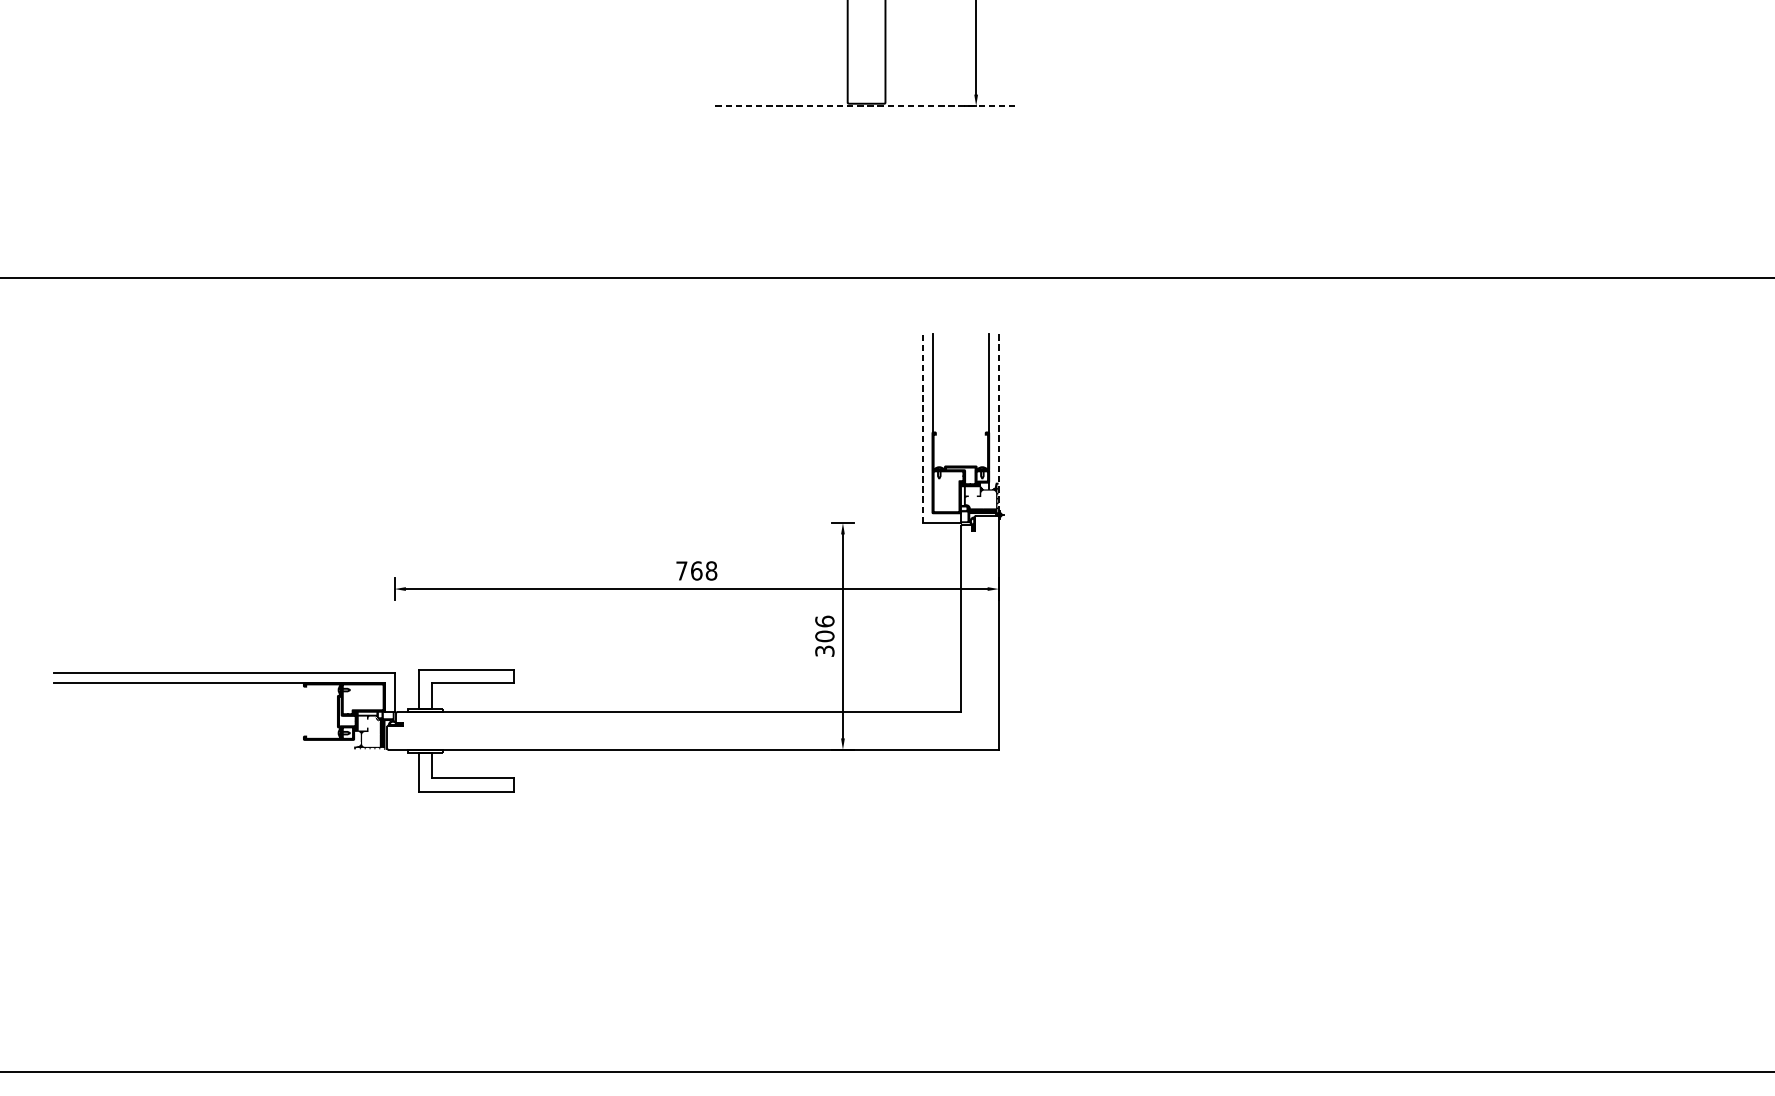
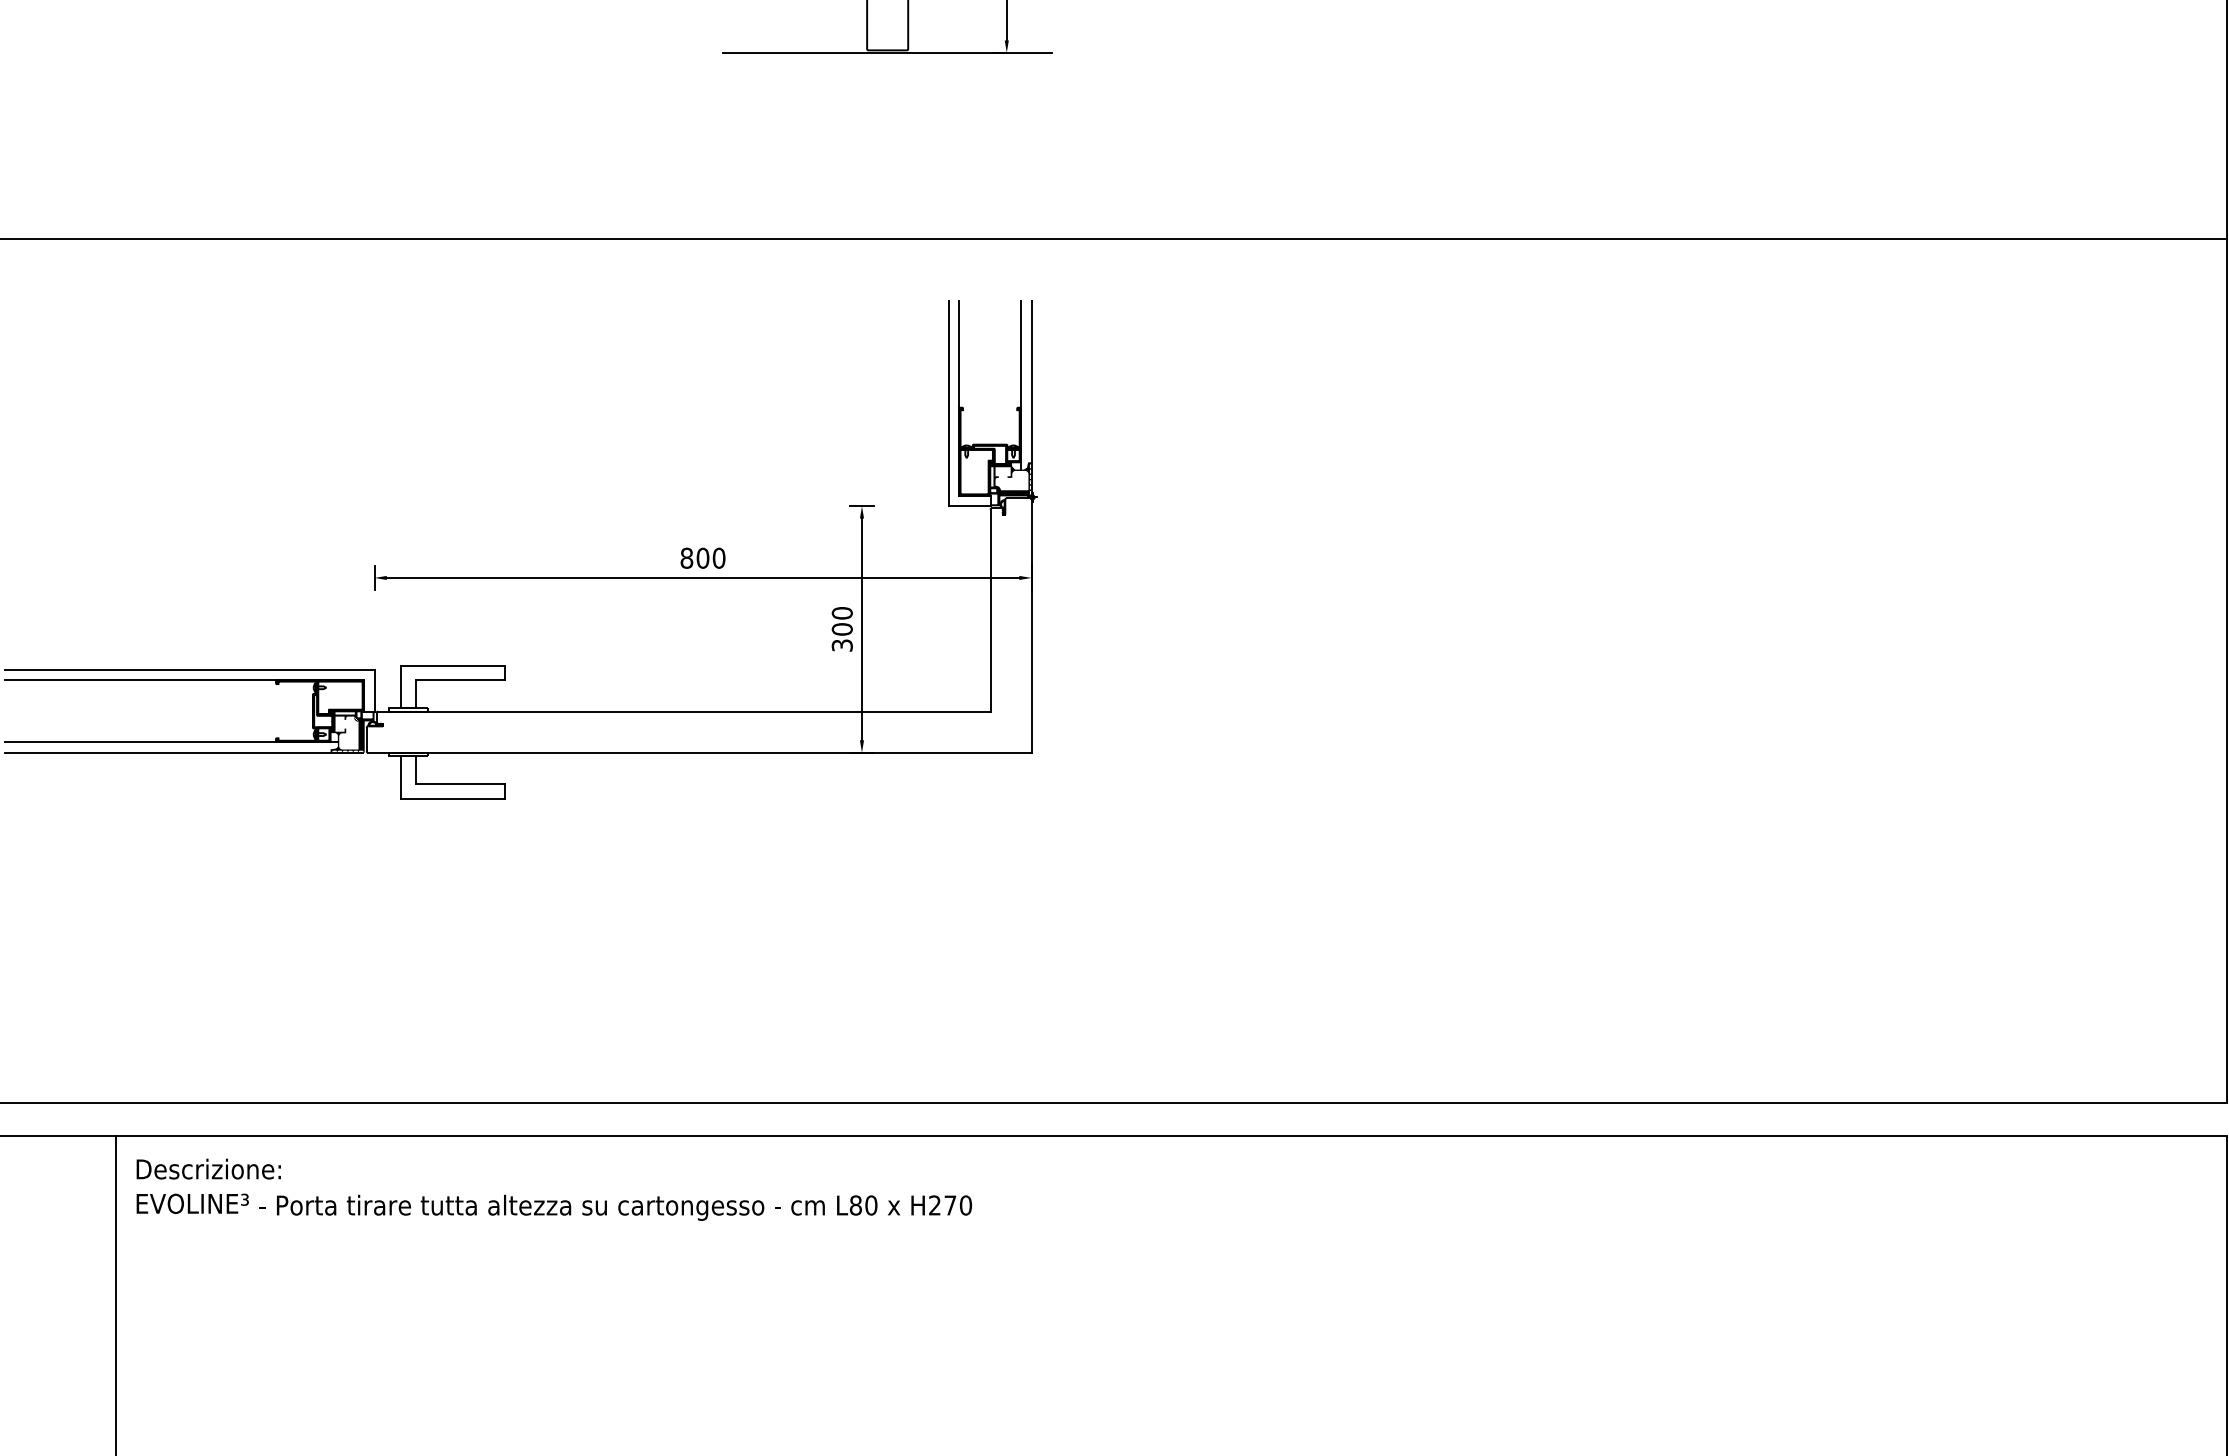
line: (867, 105) -> (888, 52), dashed -> solid
line: (998, 423) -> (1031, 397), dashed -> solid
line: (922, 428) -> (948, 403), dashed -> solid
text: (696, 570) -> (702, 557), 768 -> 800
text: (824, 620) -> (841, 612), 306 -> 300
line: (206, 739) -> (170, 741), added
line: (218, 749) -> (183, 752), added

